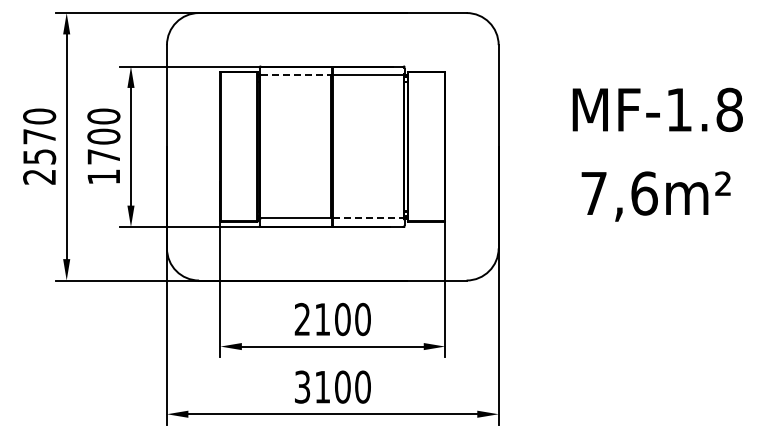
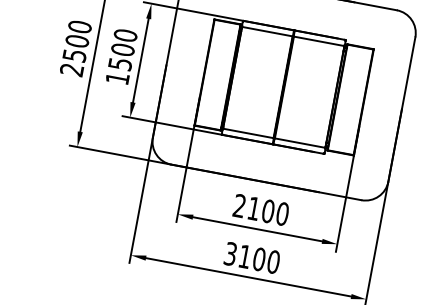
line: (297, 75) -> (268, 32), dashed -> solid
text: (39, 136) -> (77, 41), 2570 -> 2500
text: (103, 156) -> (120, 63), 1700 -> 1500
line: (368, 218) -> (299, 143), dashed -> solid

